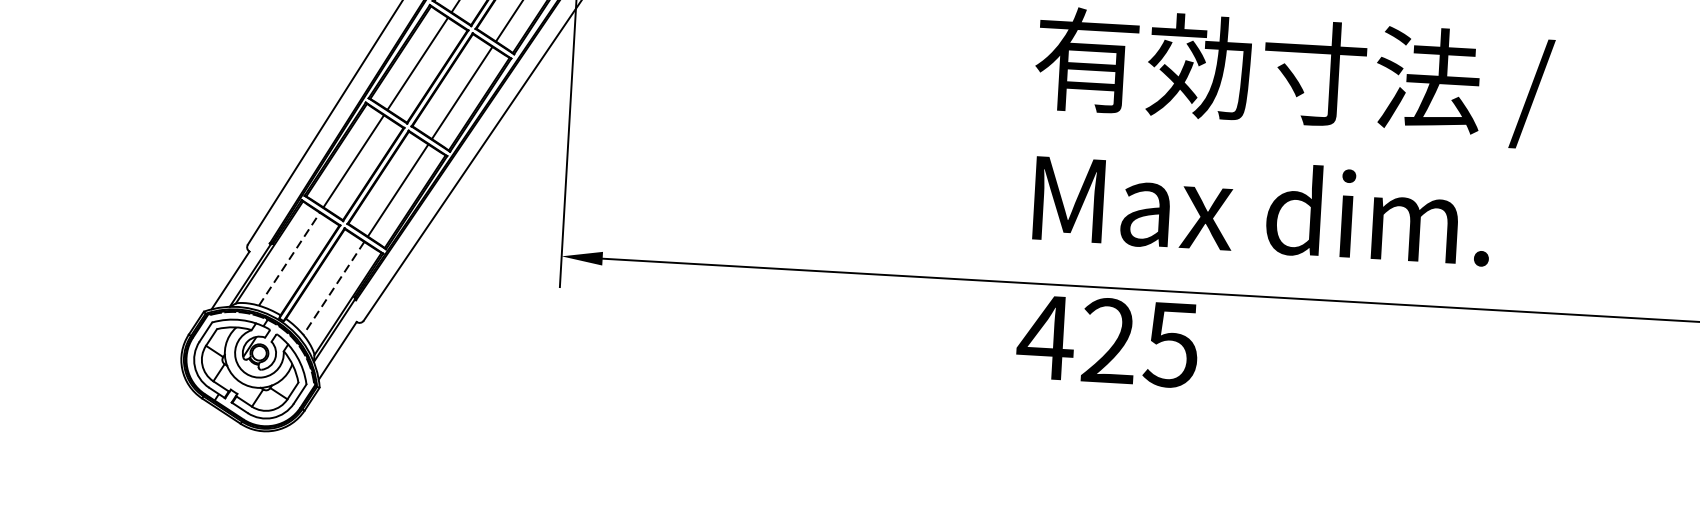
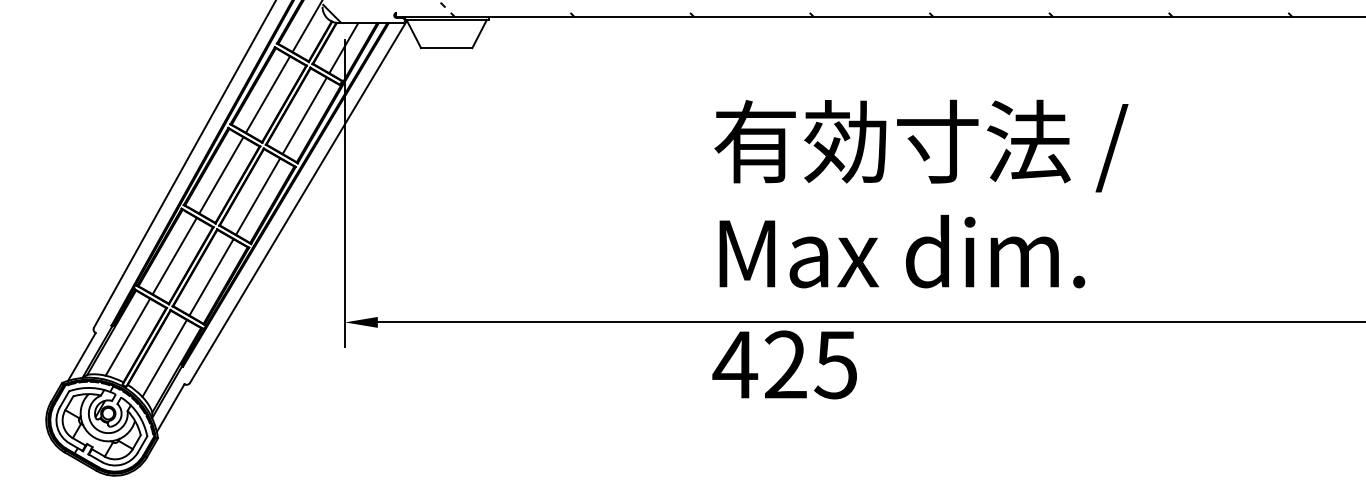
line: (290, 258) -> (128, 336), dashed -> solid
line: (333, 288) -> (164, 358), dashed -> solid

